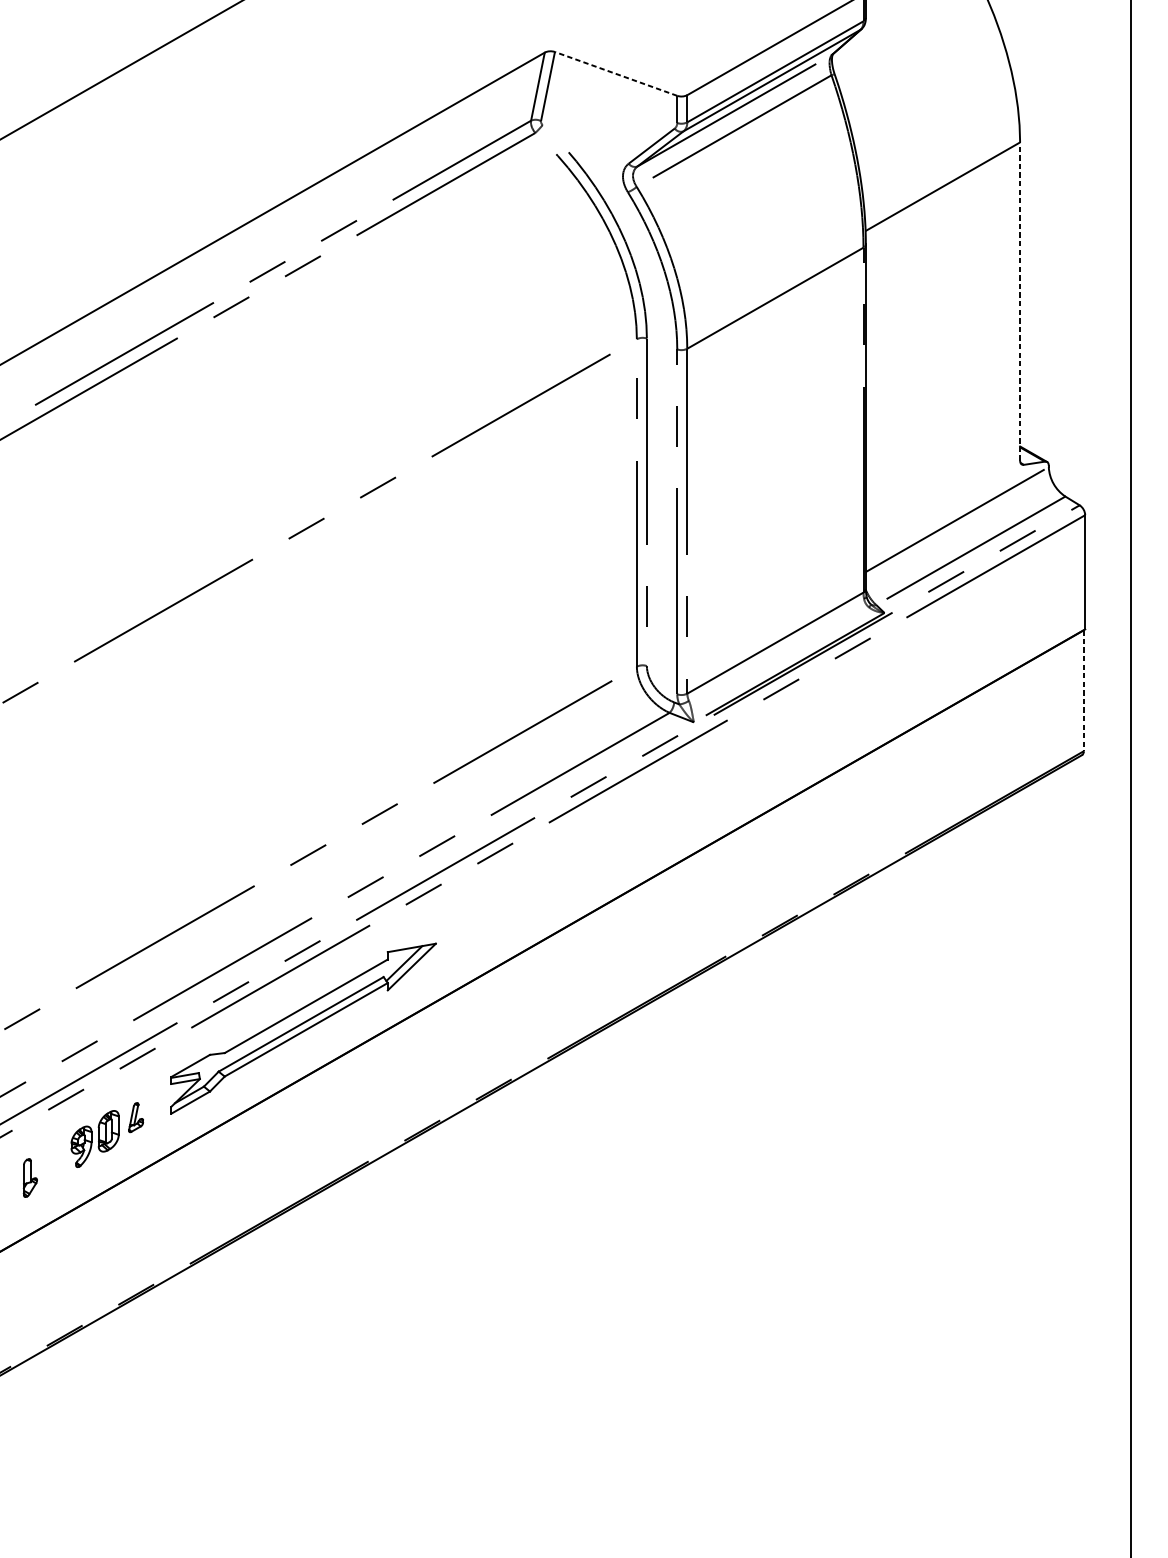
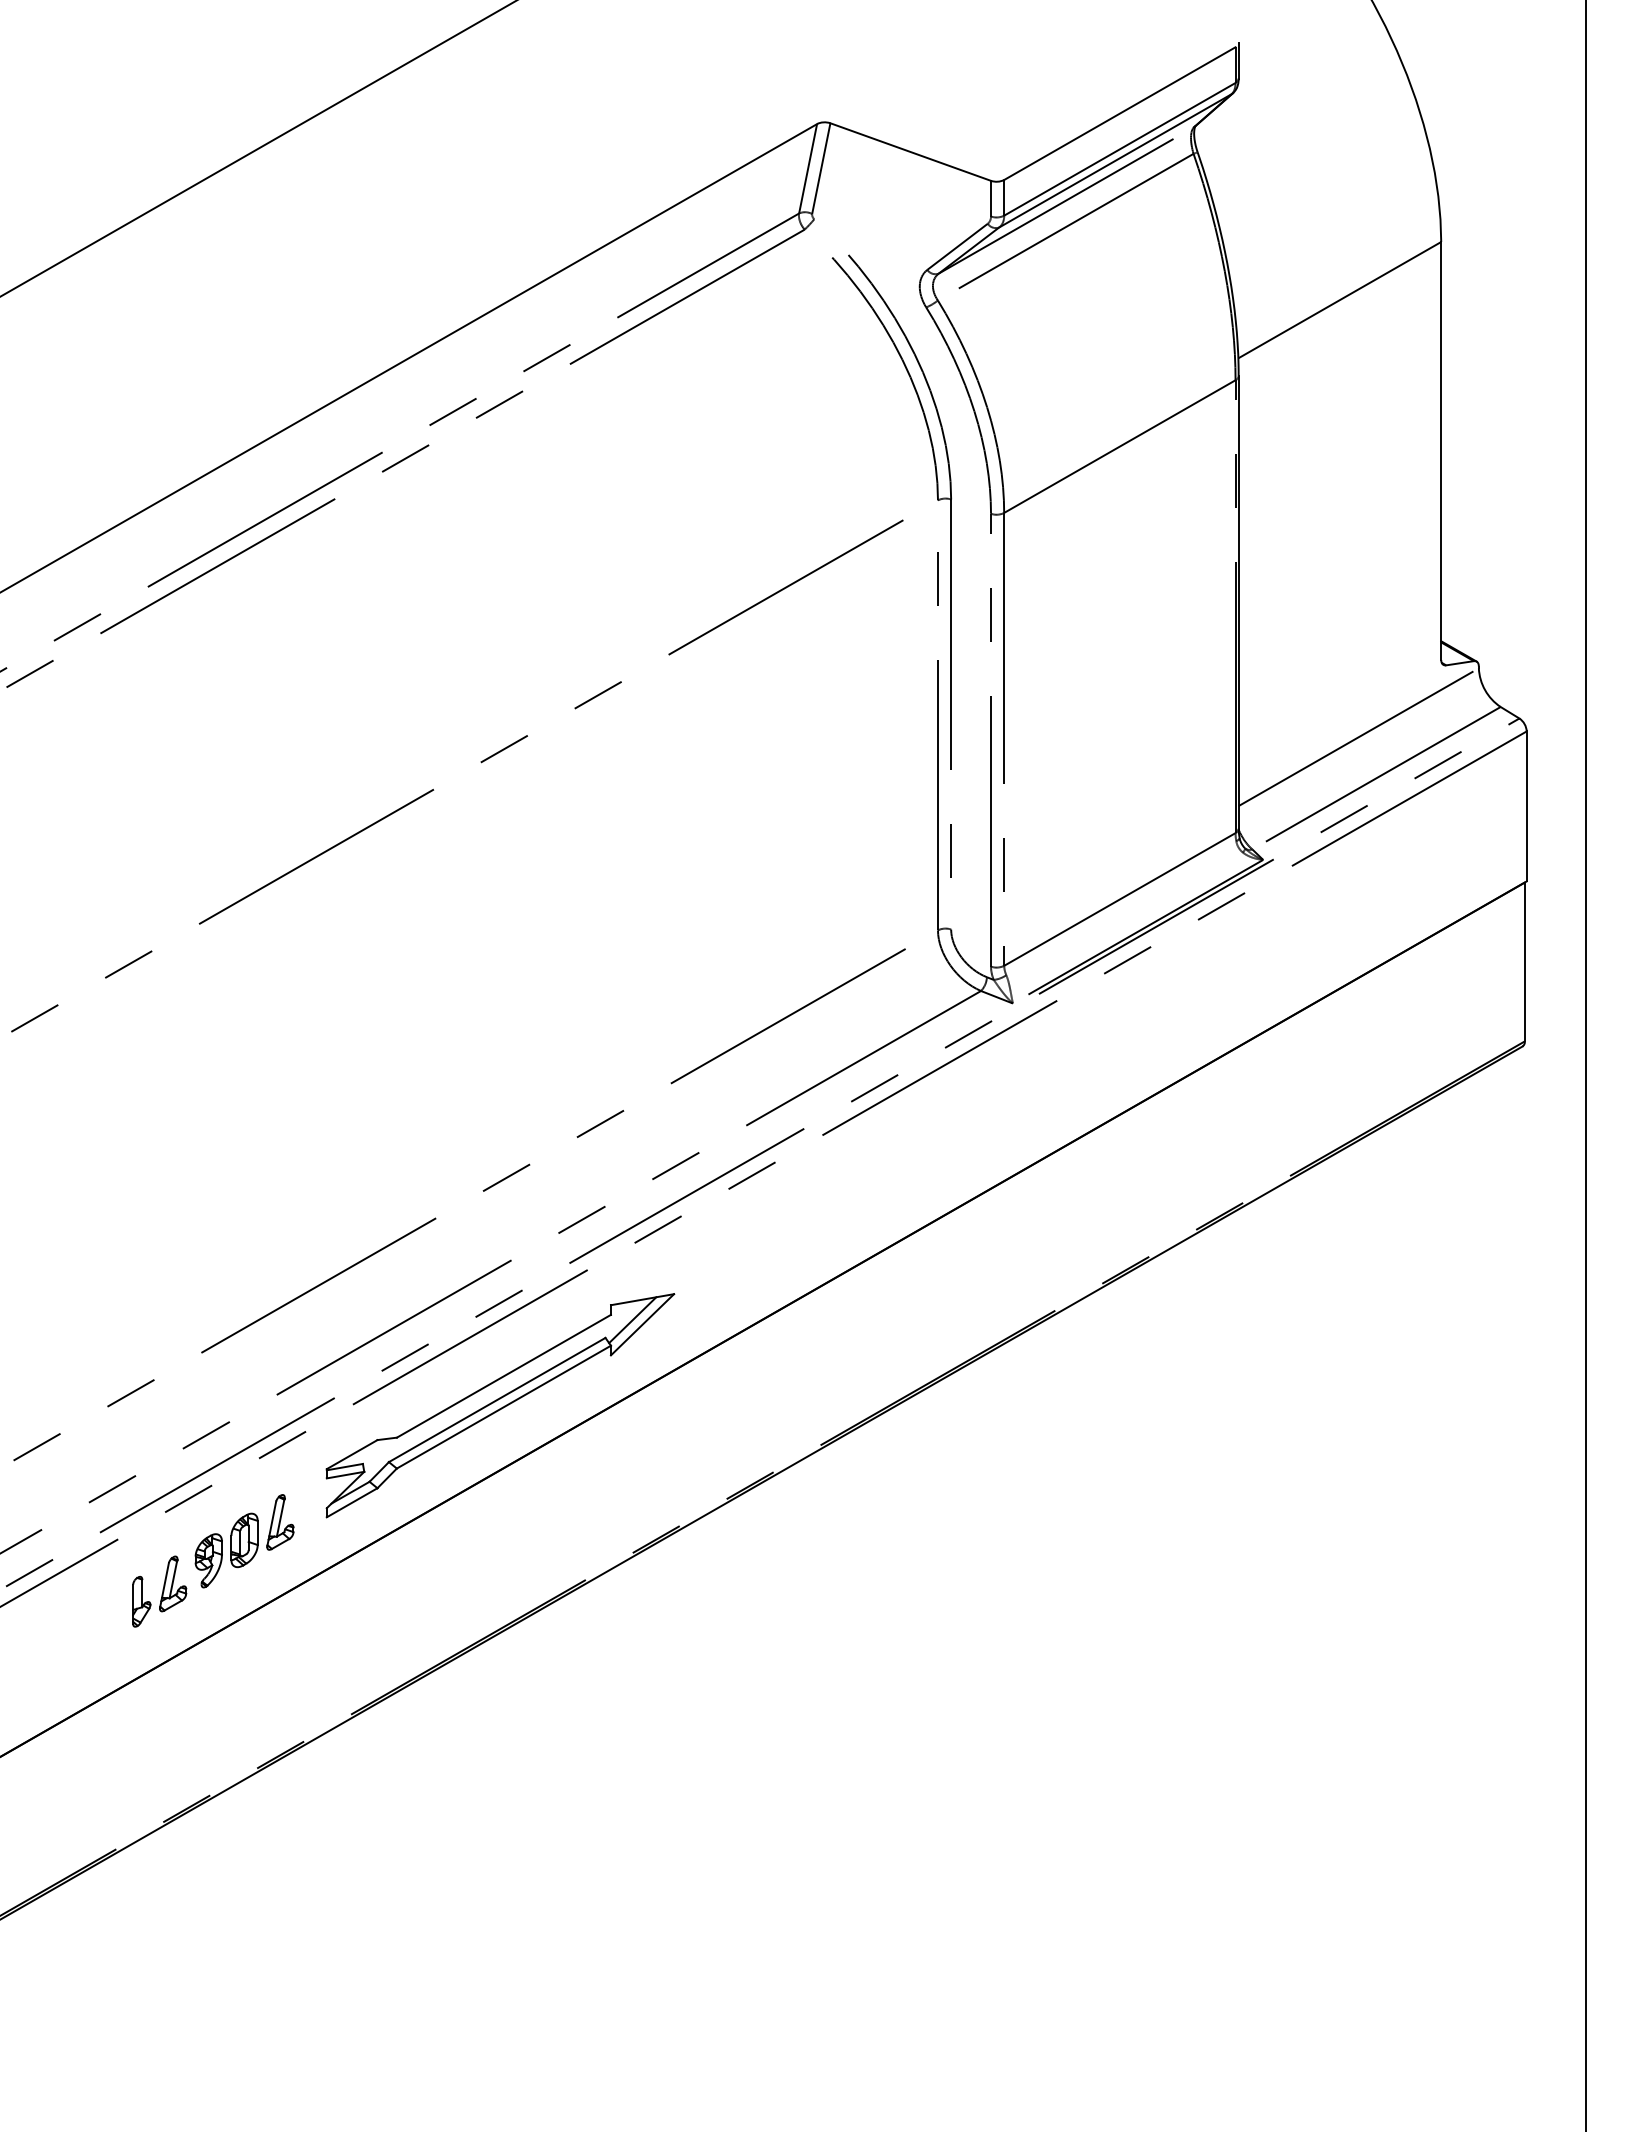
line: (615, 73) -> (910, 151), dashed -> solid
line: (1020, 301) -> (1441, 451), dashed -> solid
line: (1083, 691) -> (1524, 962), dashed -> solid
part: (136, 1117) -> (280, 1522), size x1.43
part: (54, 1164) -> (173, 1583), added

